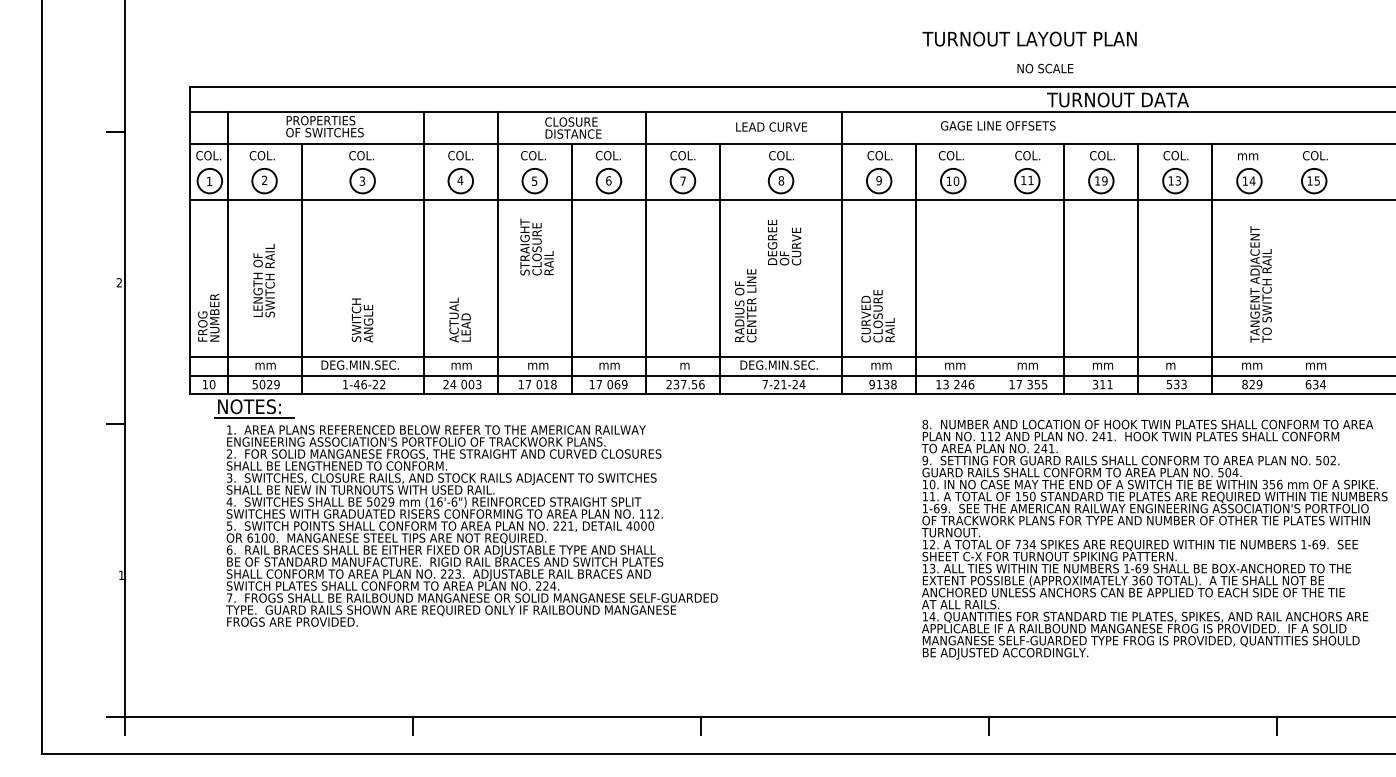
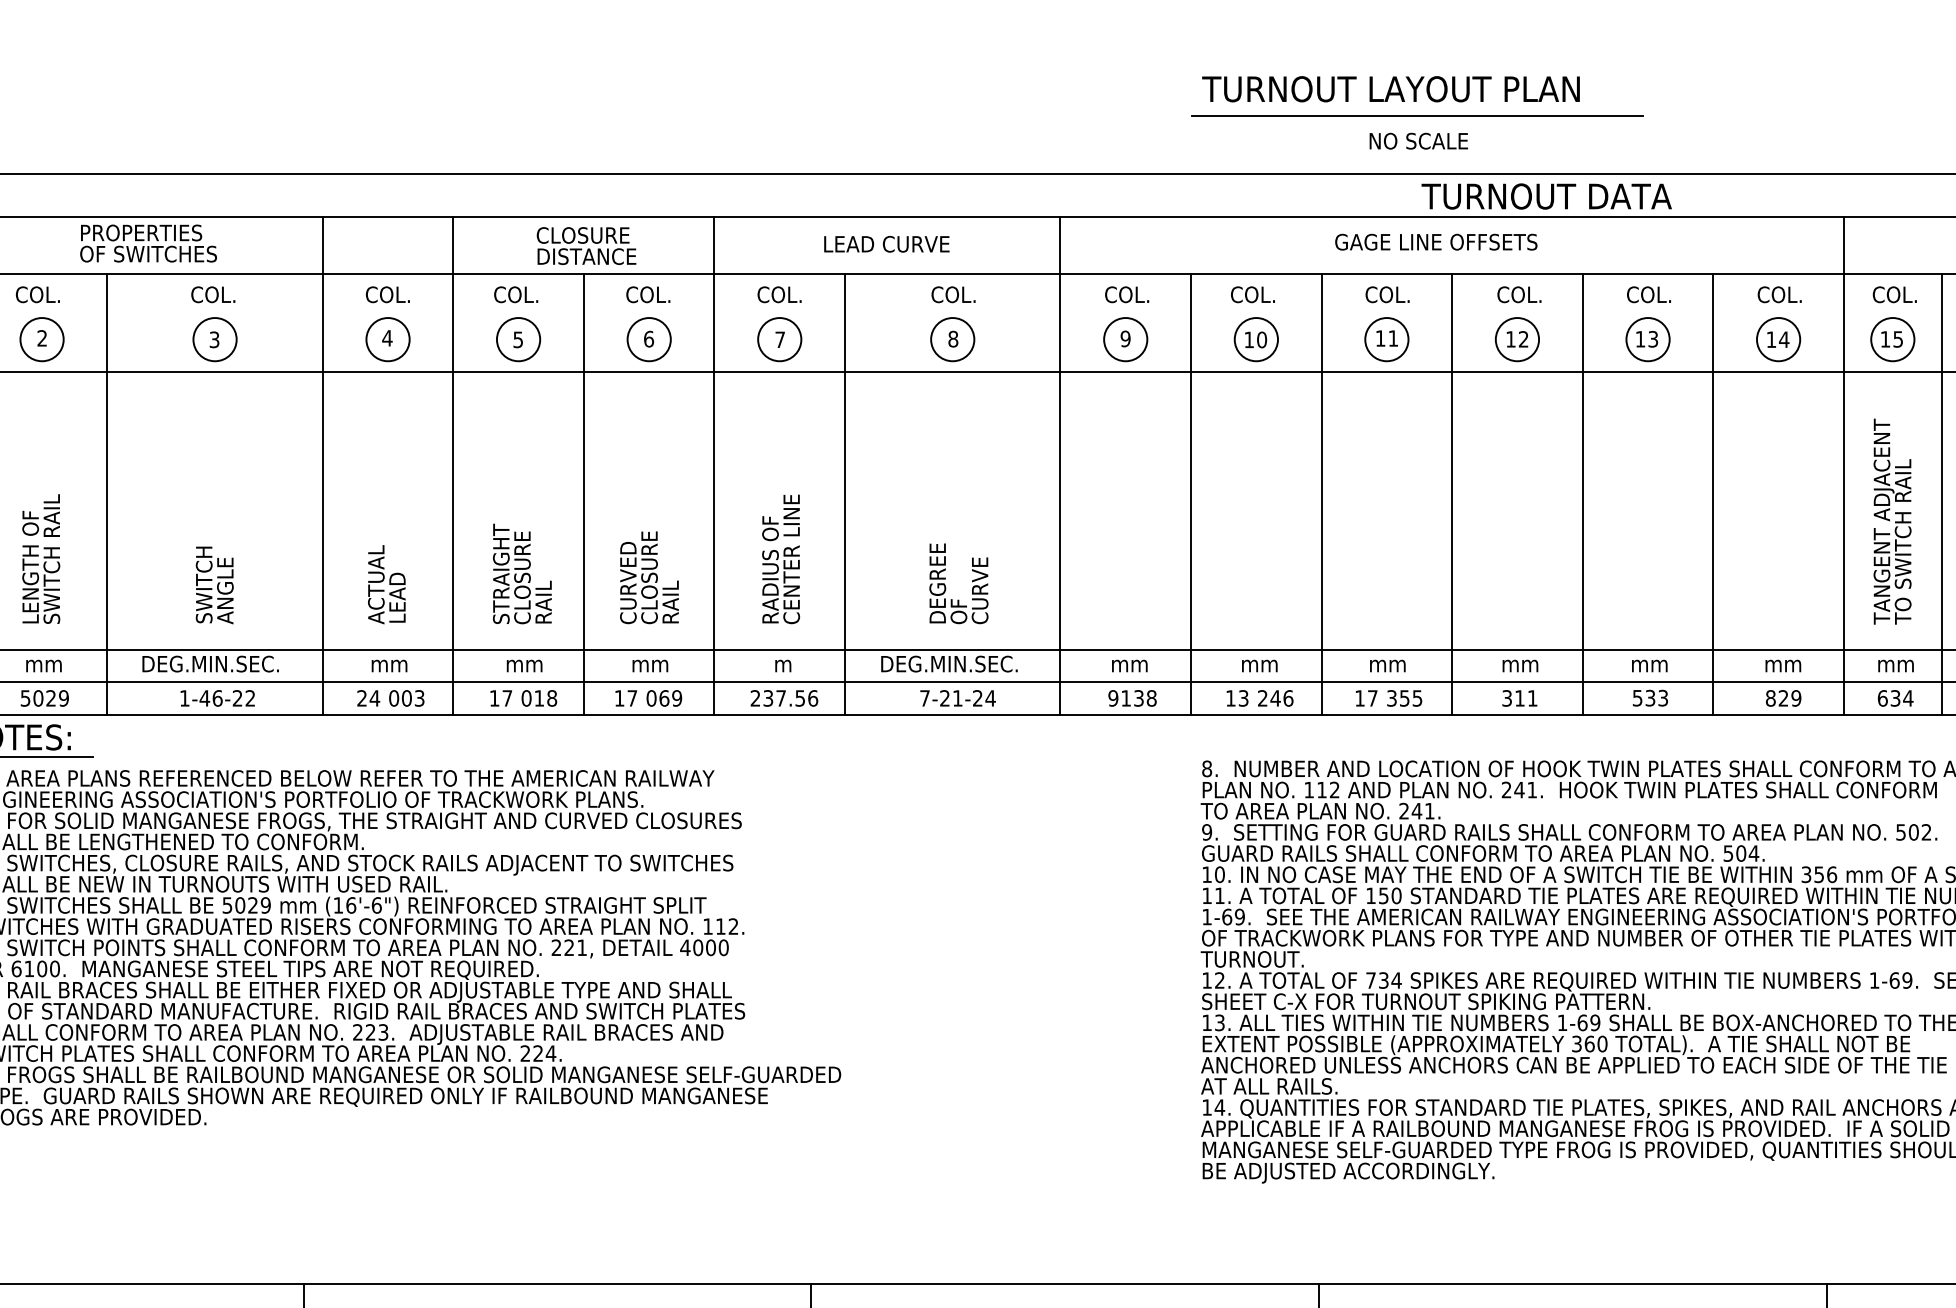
line: (1044, 54) -> (1417, 116), added
text: (998, 125) -> (1436, 241), moved
text: (771, 126) -> (886, 243), moved
text: (1249, 155) -> (1778, 294), mm -> COL.
text: (1104, 180) -> (1523, 338), 19 -> 12
text: (784, 242) -> (958, 583), moved
text: (536, 246) -> (521, 573), moved
line: (1286, 252) -> (1843, 465), added
line: (990, 269) -> (1322, 495), added
line: (1342, 269) -> (1942, 495), added
text: (263, 280) -> (40, 558), moved
text: (1260, 284) -> (1891, 521), moved
text: (745, 305) -> (780, 558), moved
text: (877, 316) -> (648, 578), moved
text: (1181, 365) -> (1658, 664), m -> mm

